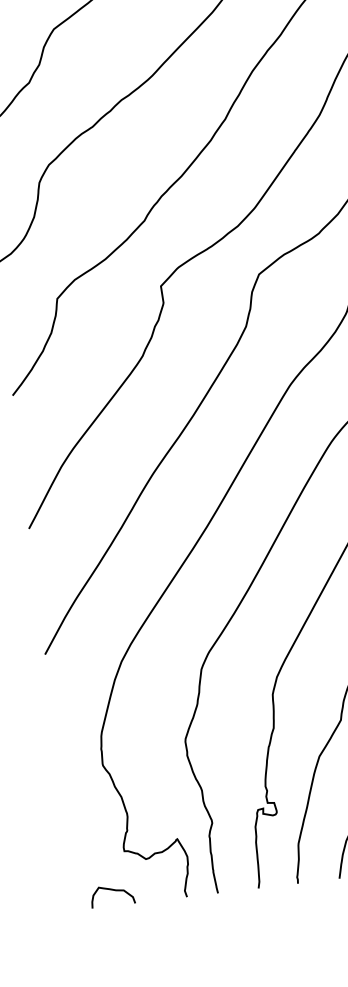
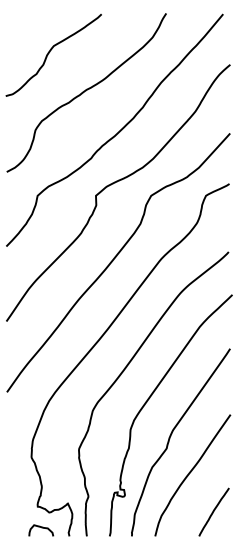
curve: (112, 891) -> (41, 528), moved

